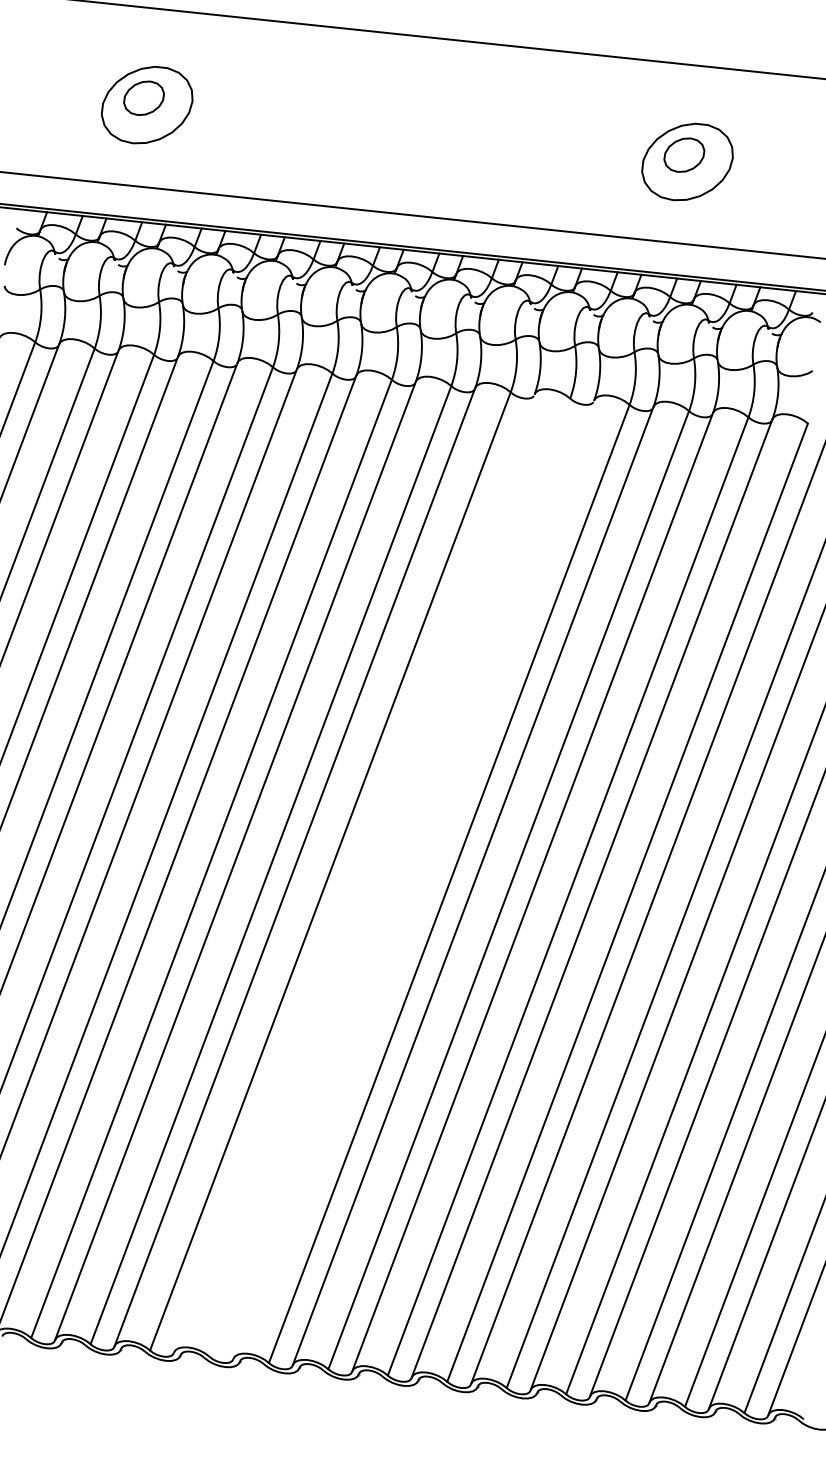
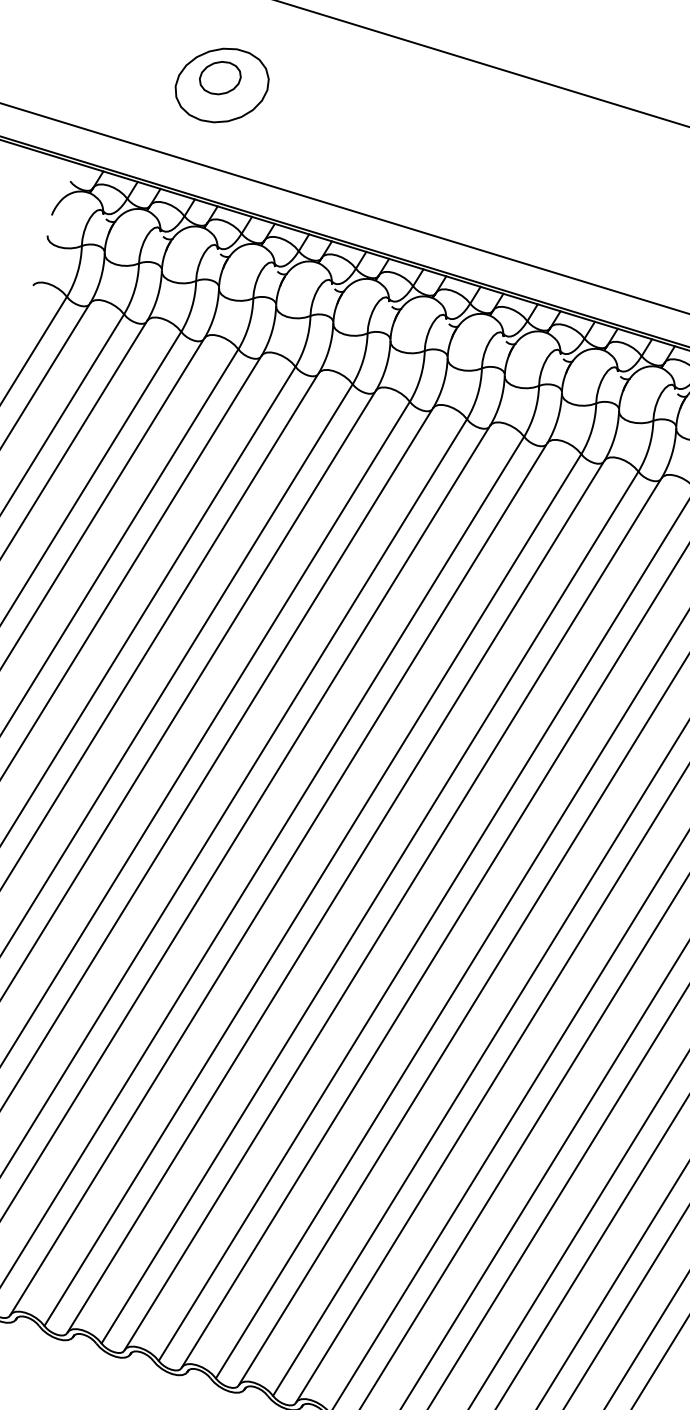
line: (354, 873) -> (278, 879), added
line: (389, 877) -> (312, 889), added
line: (413, 879) -> (335, 896), added

